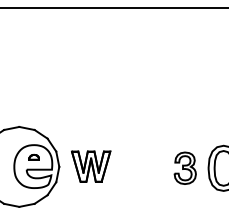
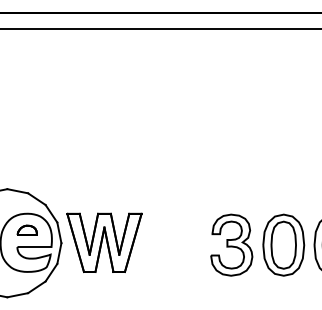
part: (33, 156) -> (26, 229), size x1.43
part: (91, 166) -> (104, 242), size x1.43
part: (185, 167) -> (231, 244), size x1.43

